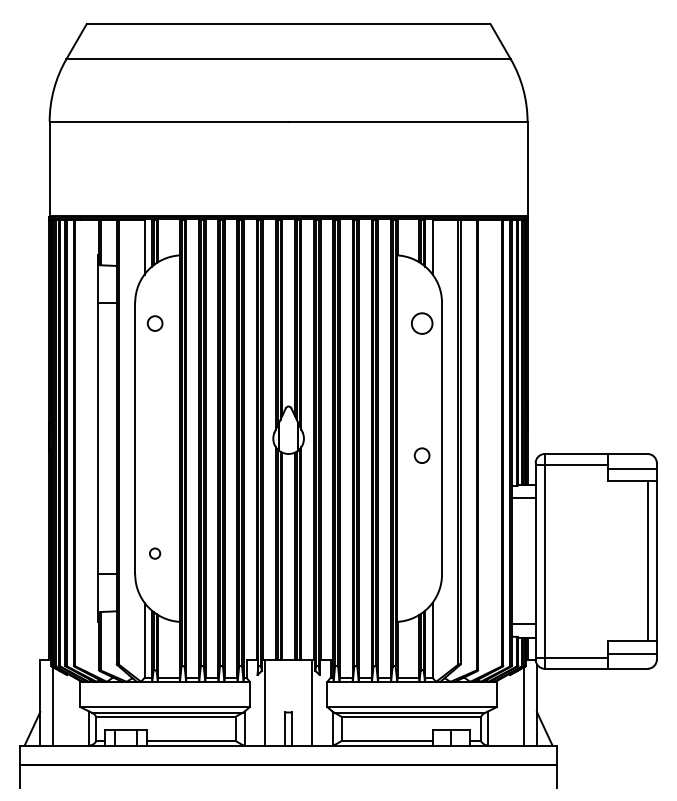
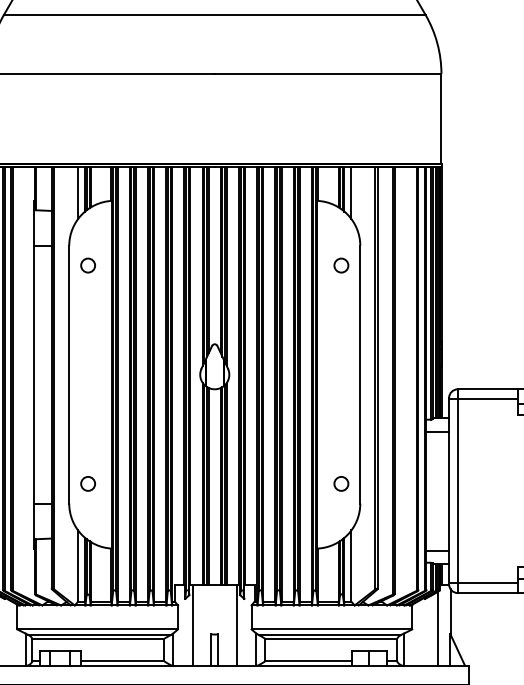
circle: (421, 323) -> (340, 265), size x0.71
circle: (421, 455) -> (340, 483), moved
circle: (154, 553) -> (87, 483), size x1.43

